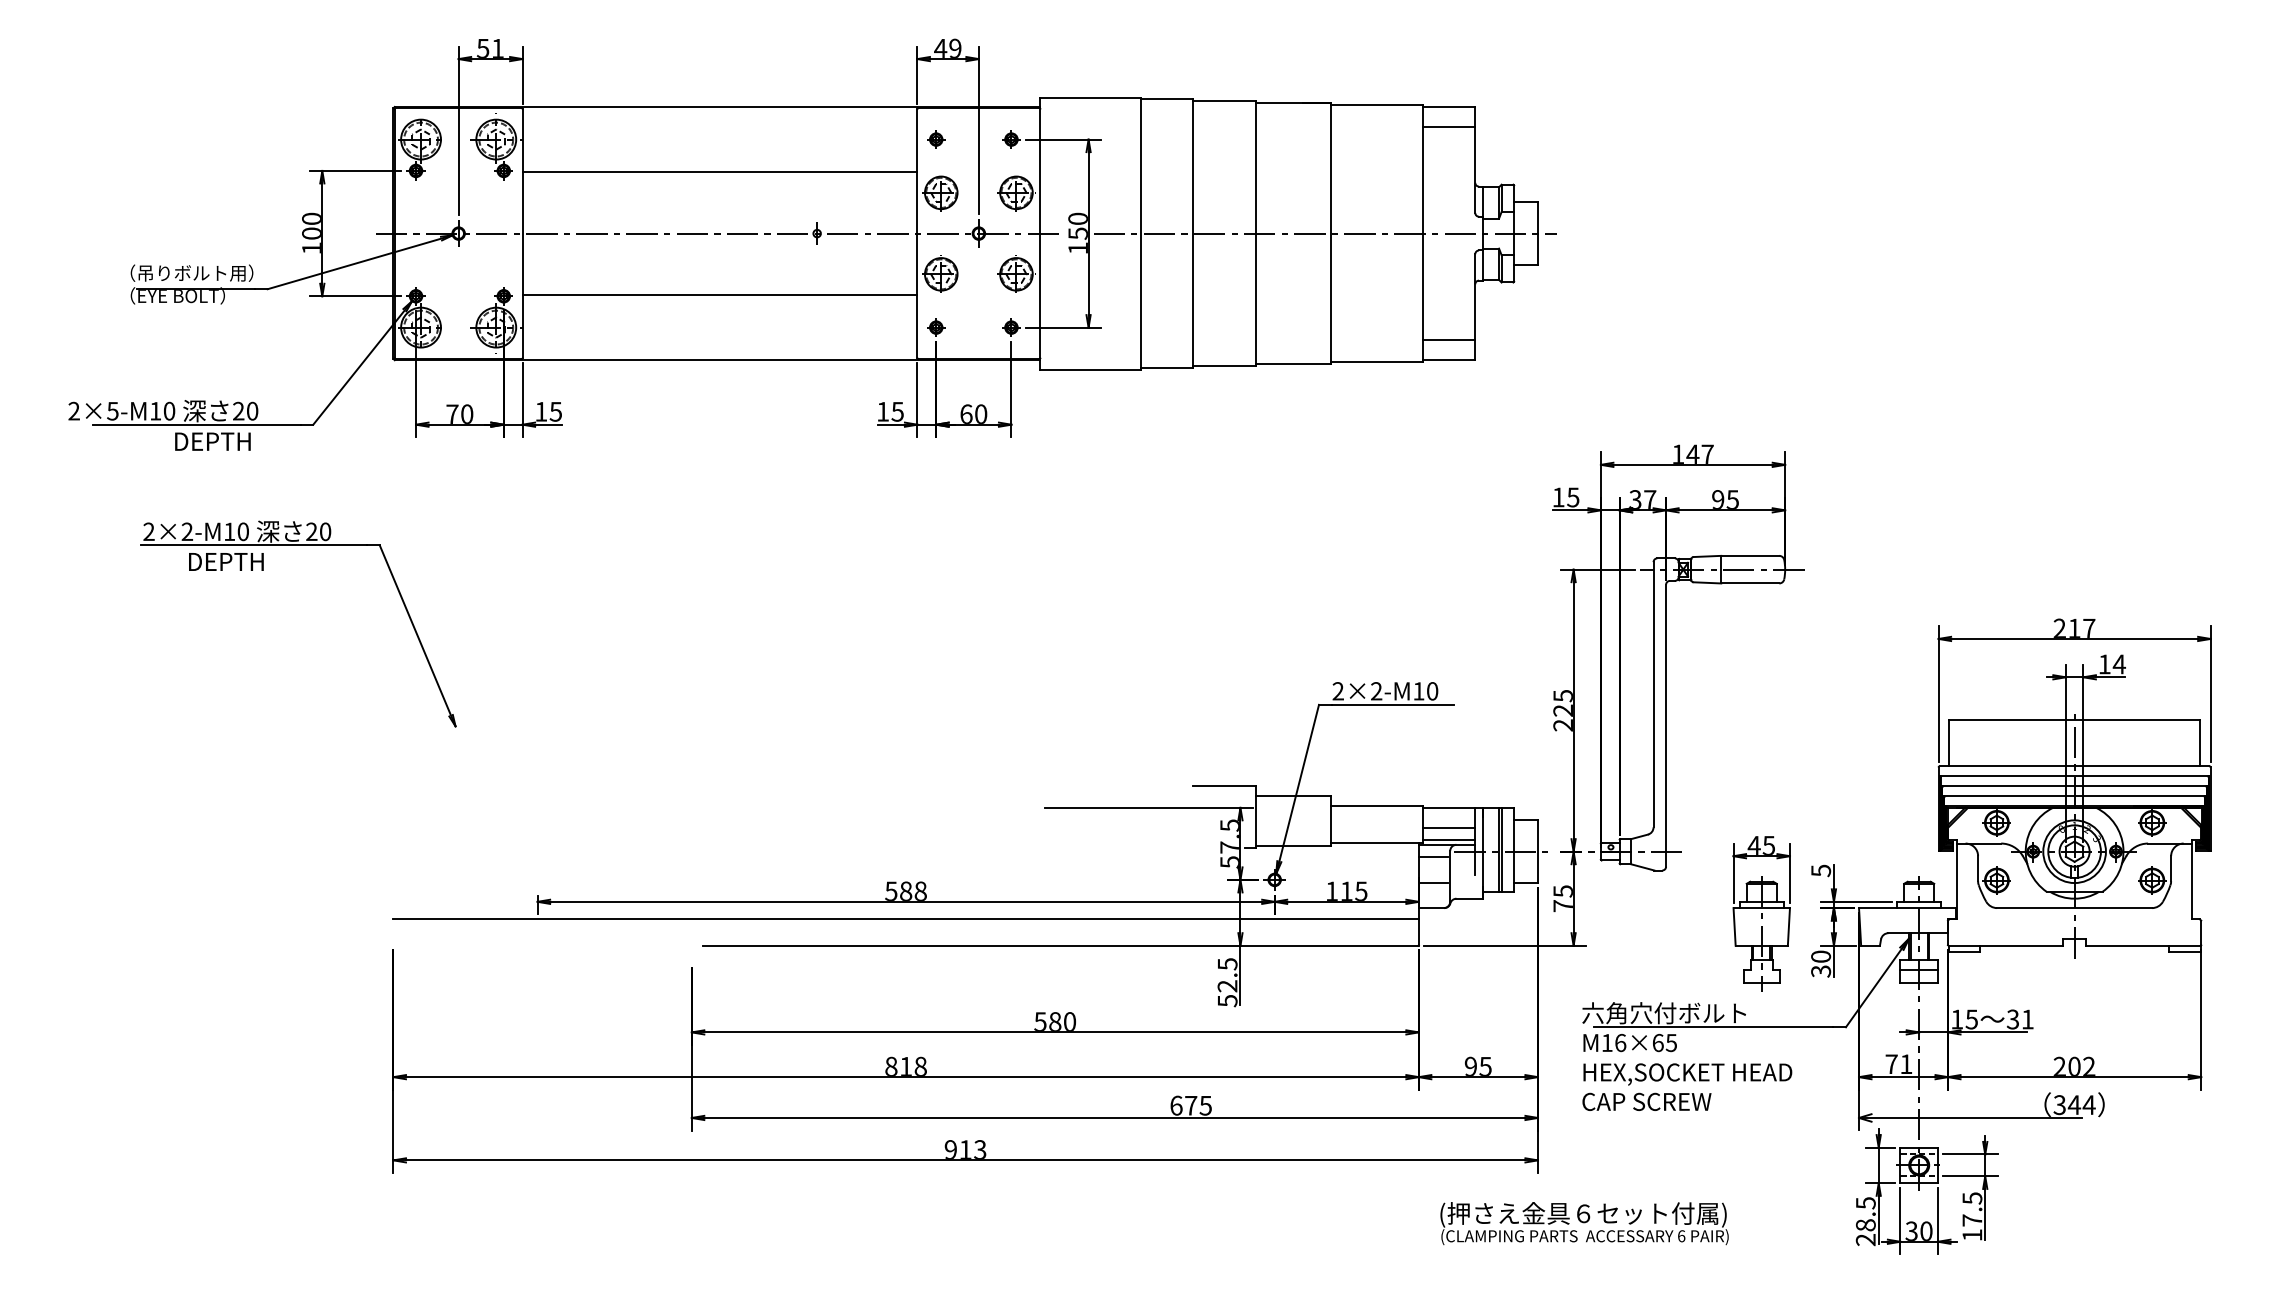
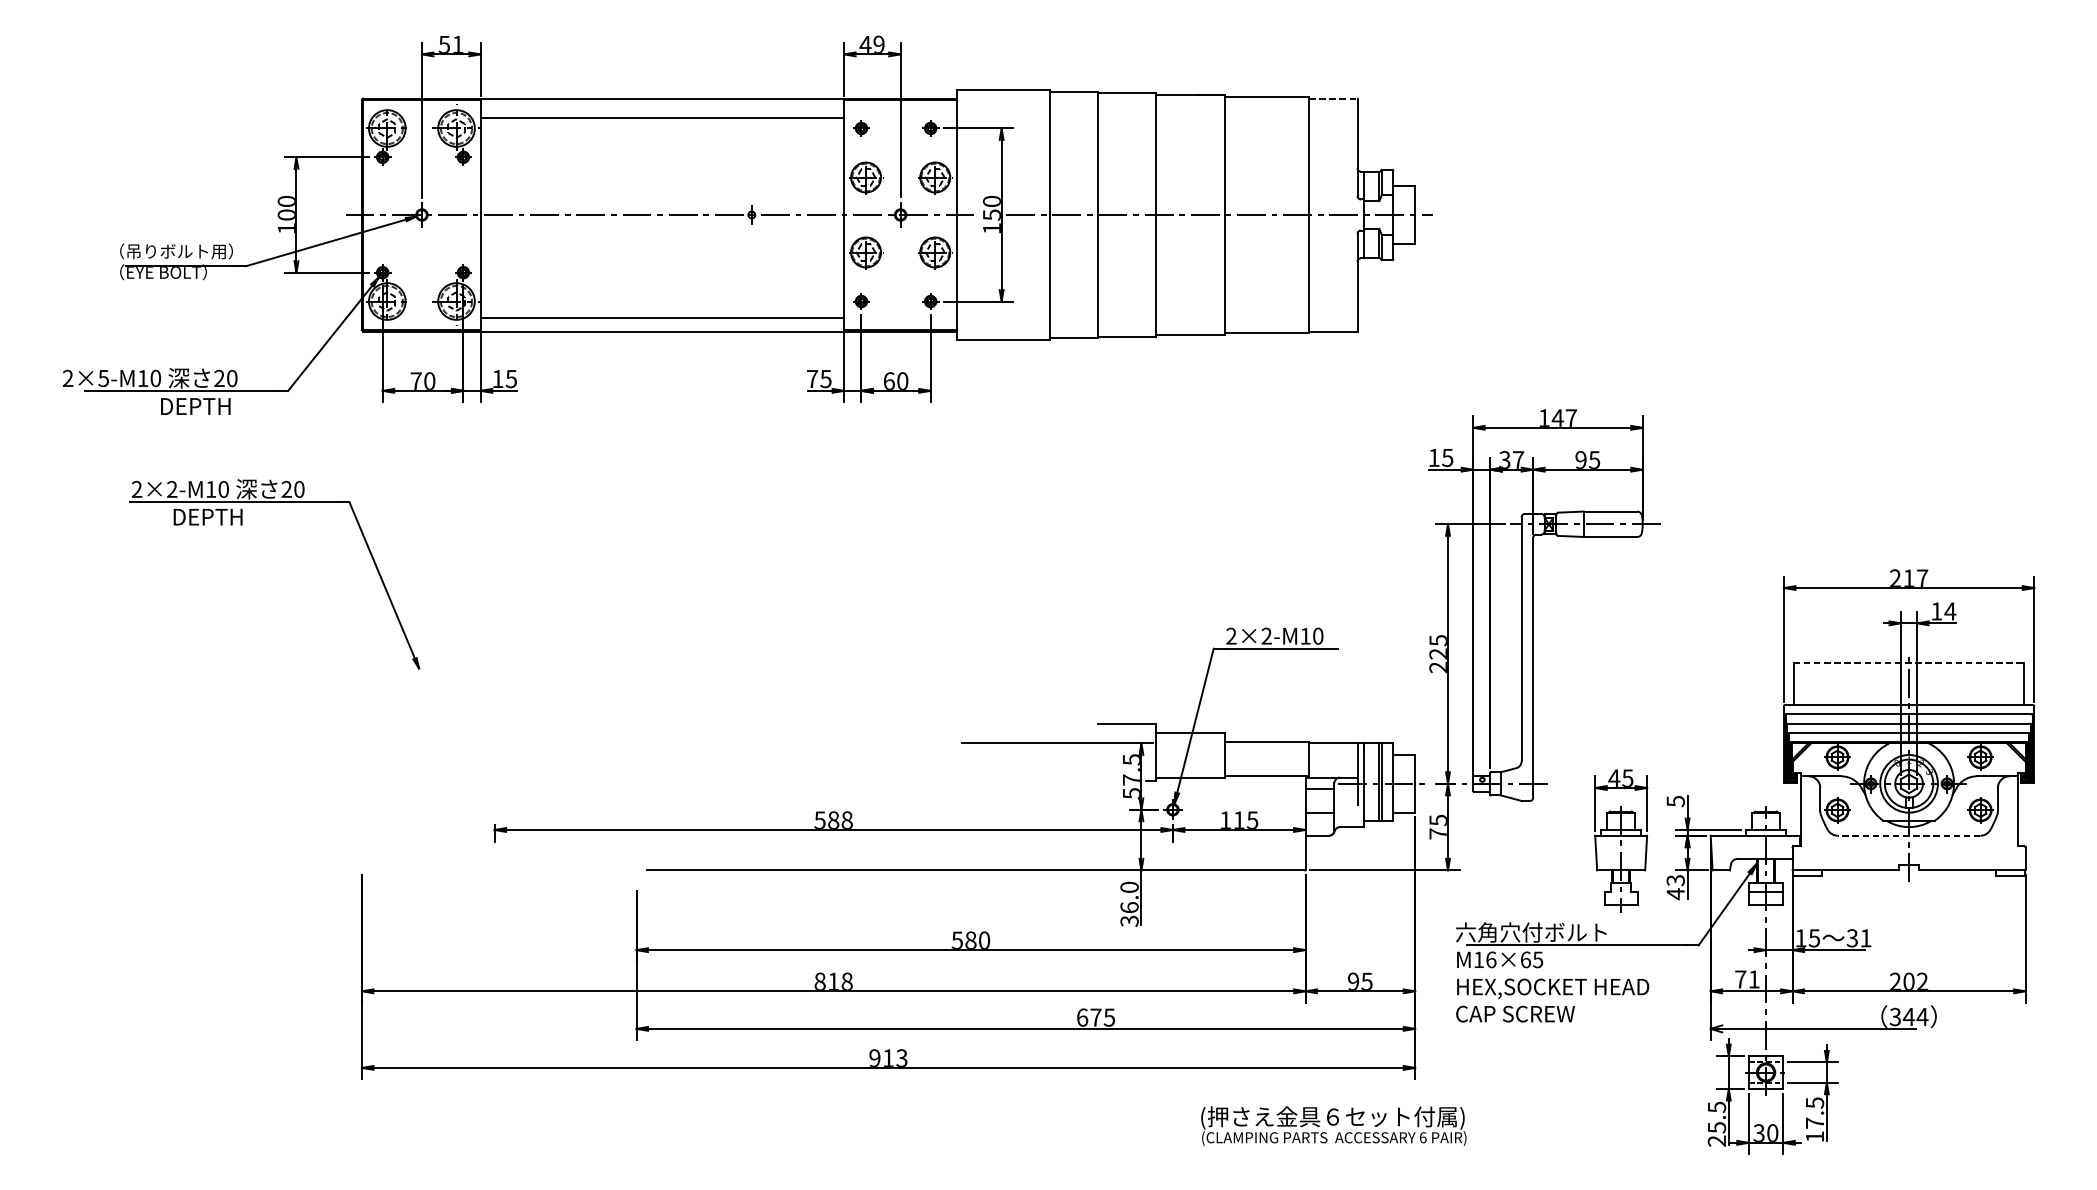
line: (1449, 107) -> (1333, 98), solid -> dashed
line: (1448, 127) -> (1332, 117), removed
line: (719, 172) -> (661, 118), moved
line: (719, 295) -> (661, 317), moved
line: (1448, 340) -> (1332, 313), removed
text: (883, 411) -> (812, 378), 15 -> 75
line: (2075, 720) -> (1909, 663), solid -> dashed
line: (1448, 827) -> (1332, 761), removed
line: (1448, 840) -> (1332, 773), removed
line: (2074, 908) -> (1908, 836), solid -> dashed
line: (905, 919) -> (833, 846), removed
text: (1821, 964) -> (1676, 887), 30 -> 43
text: (1227, 982) -> (1129, 904), 52.5 -> 36.0
text: (1584, 1223) -> (1333, 1126), moved
text: (1865, 1225) -> (1716, 1127), 28.5 -> 25.5

